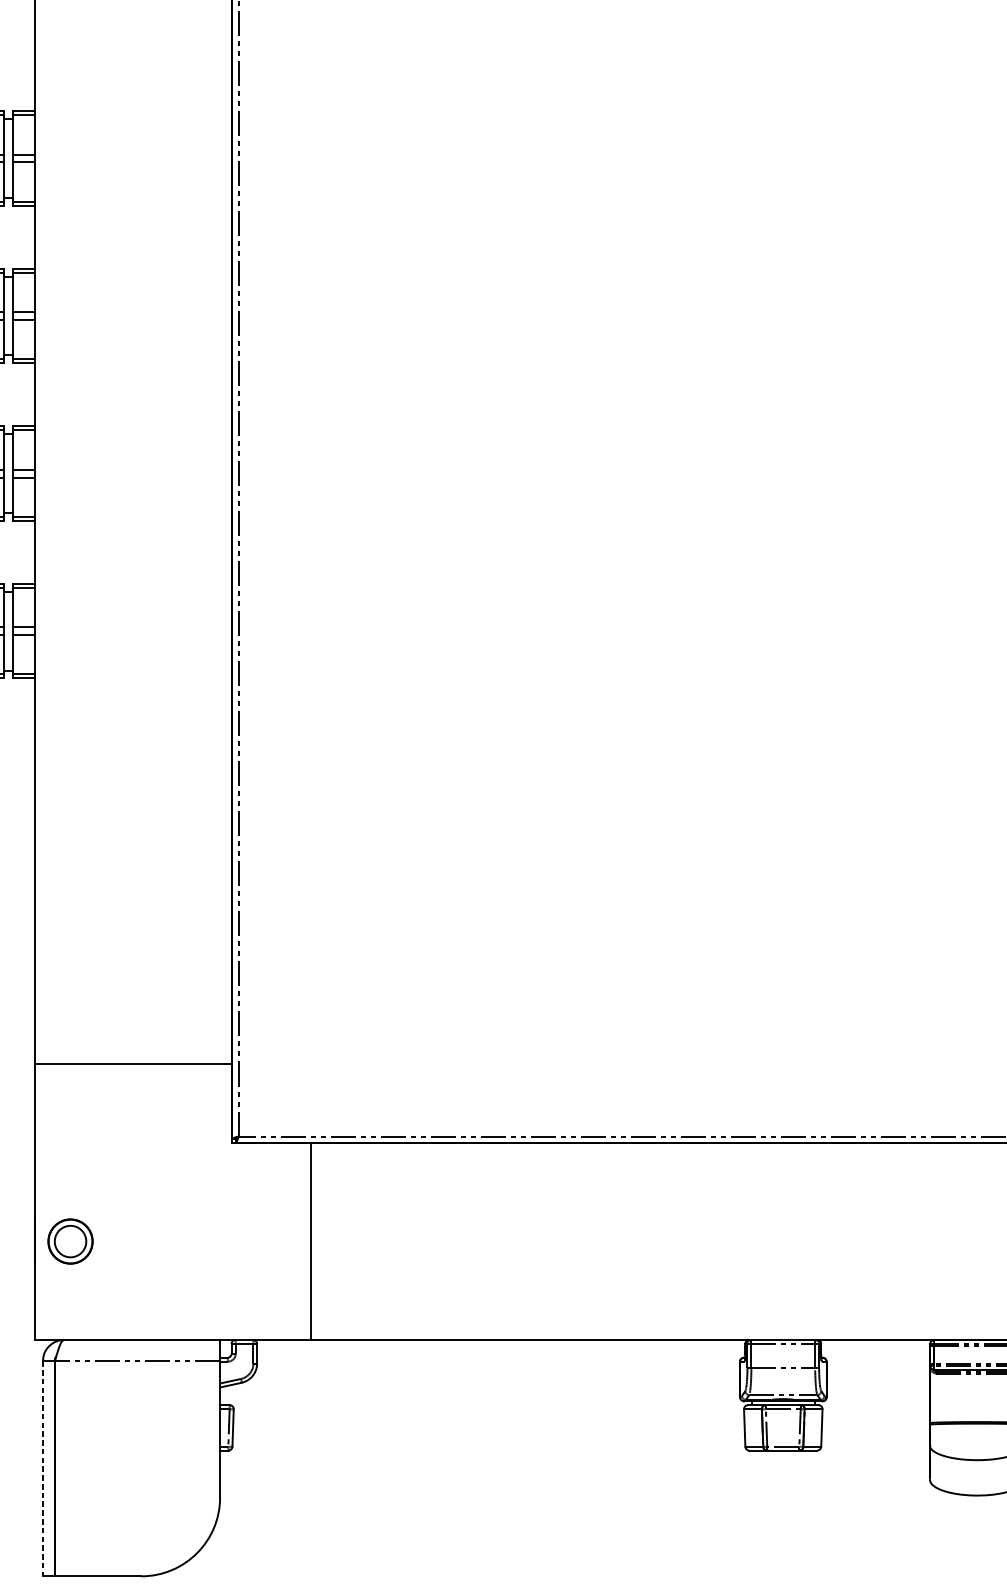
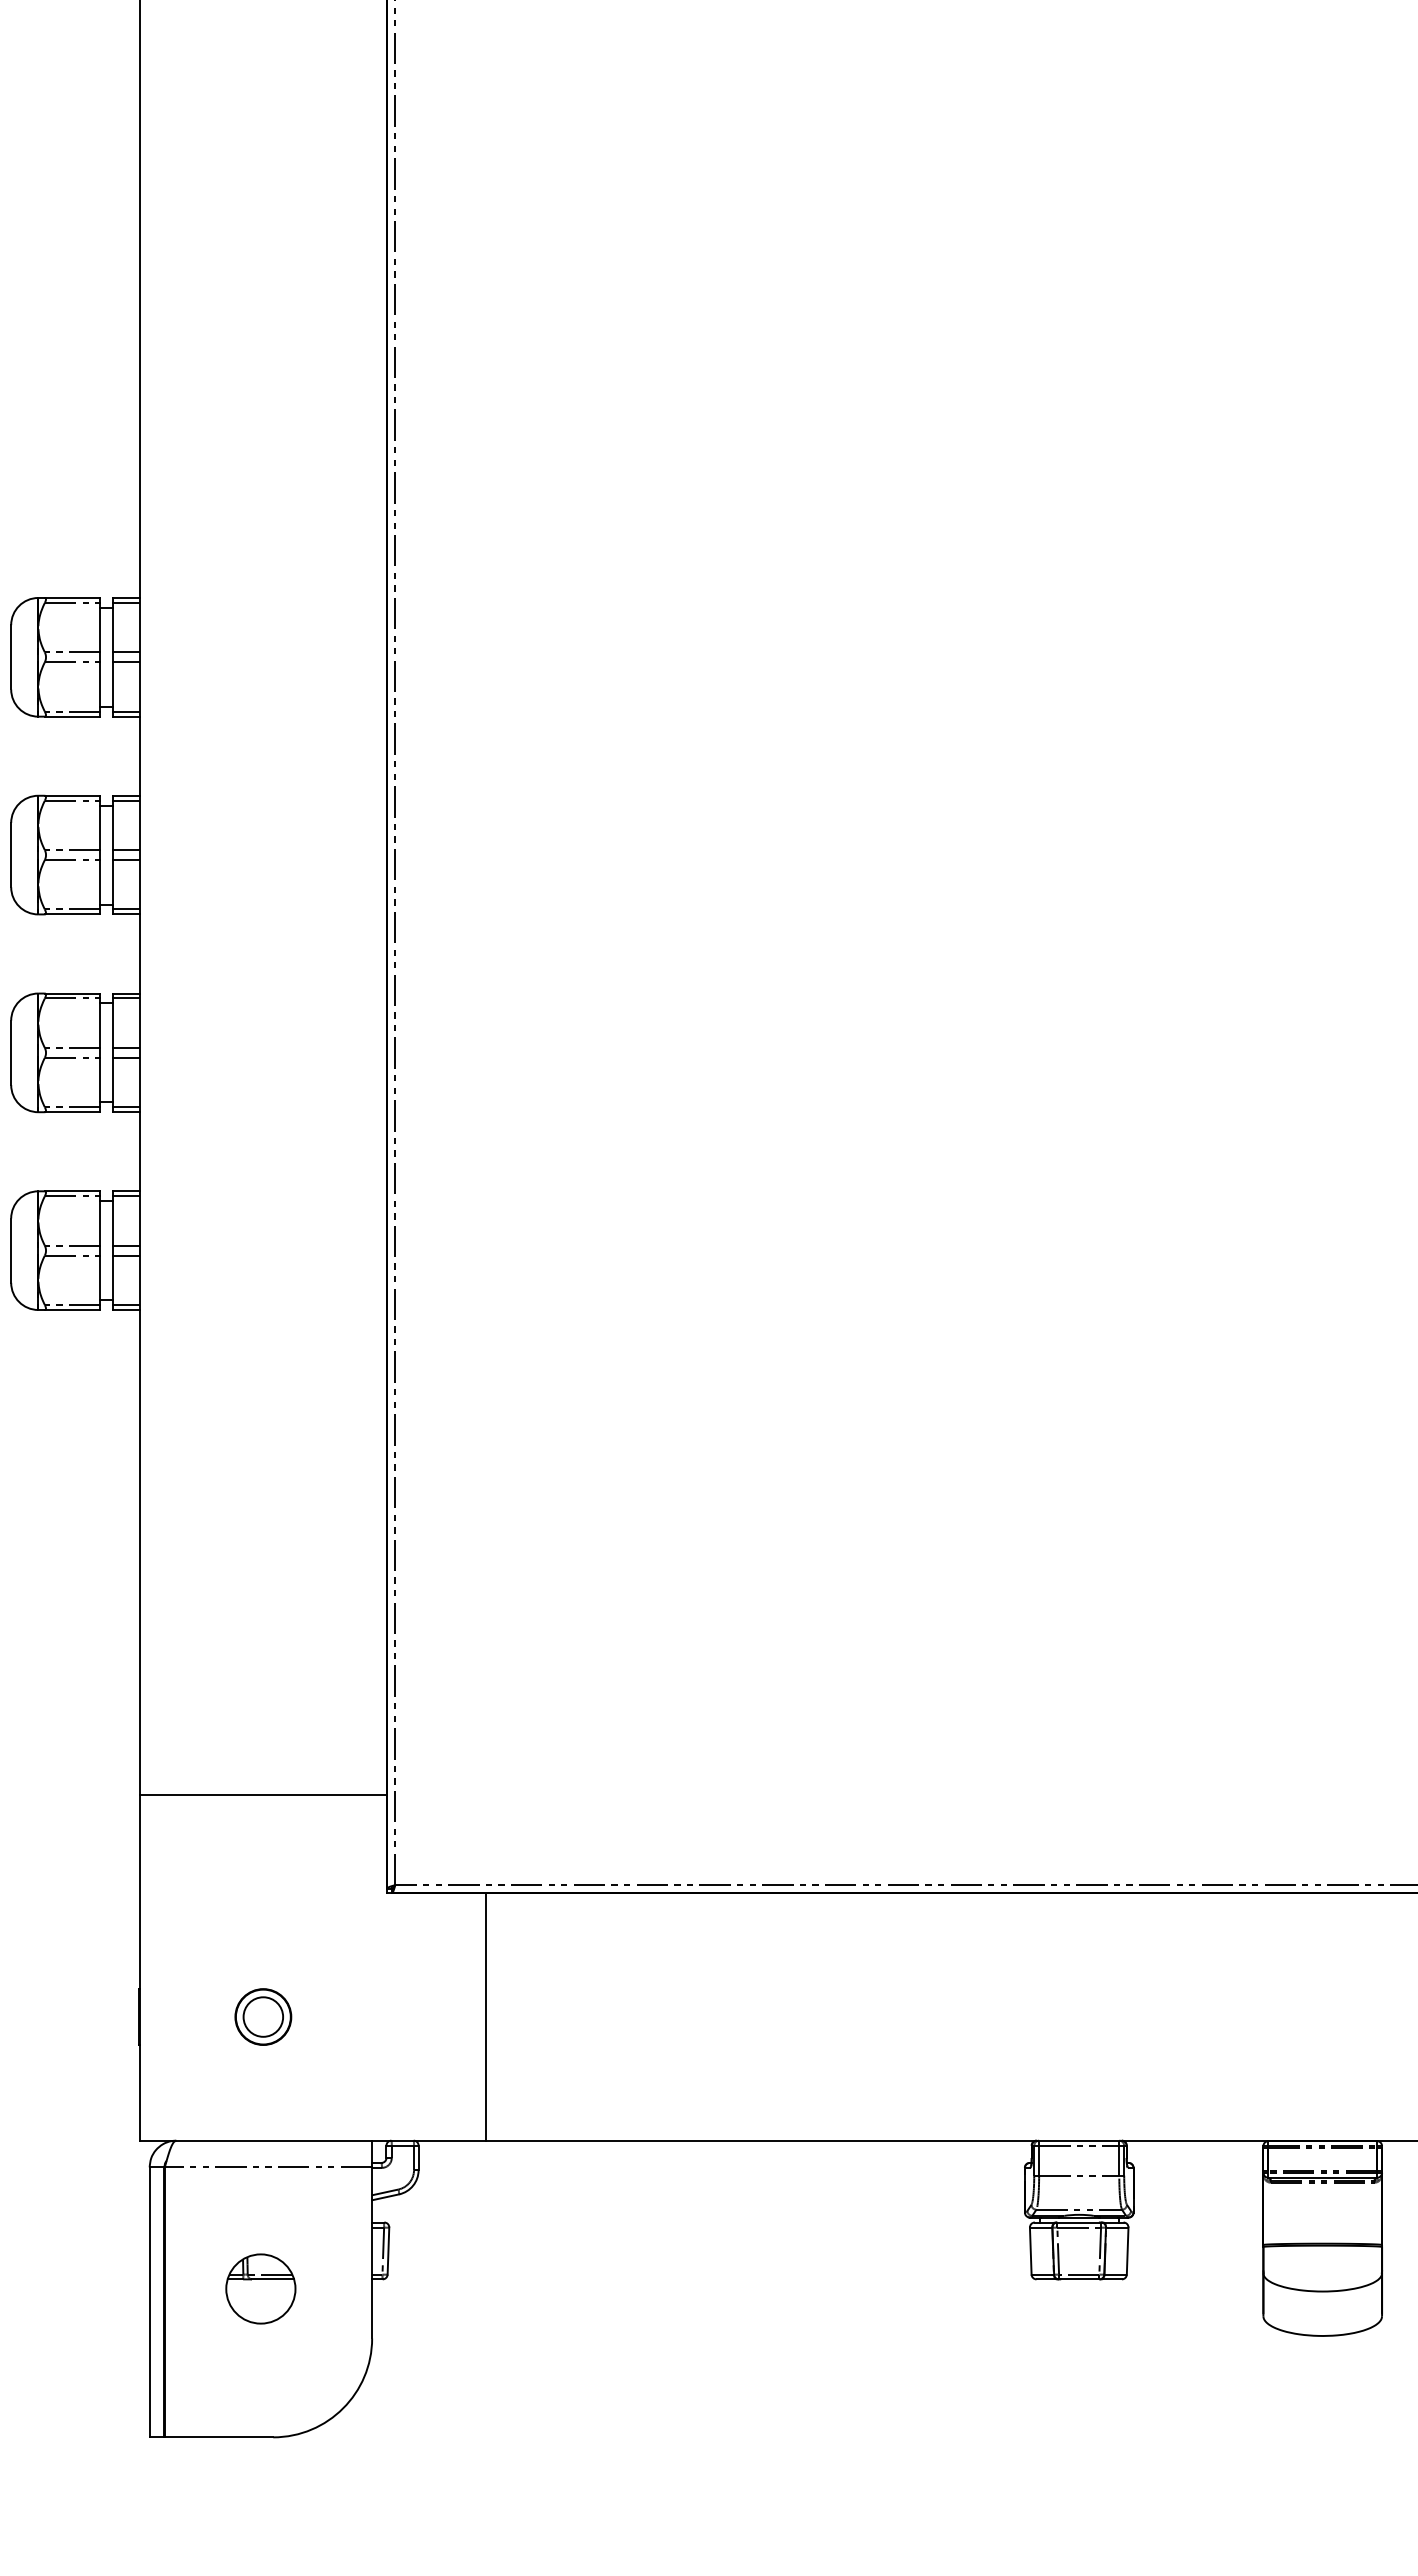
part: (70, 1241) -> (263, 2016), moved
part: (131, 1457) -> (260, 2288), added
line: (42, 1468) -> (149, 2302), dashed -> solid

